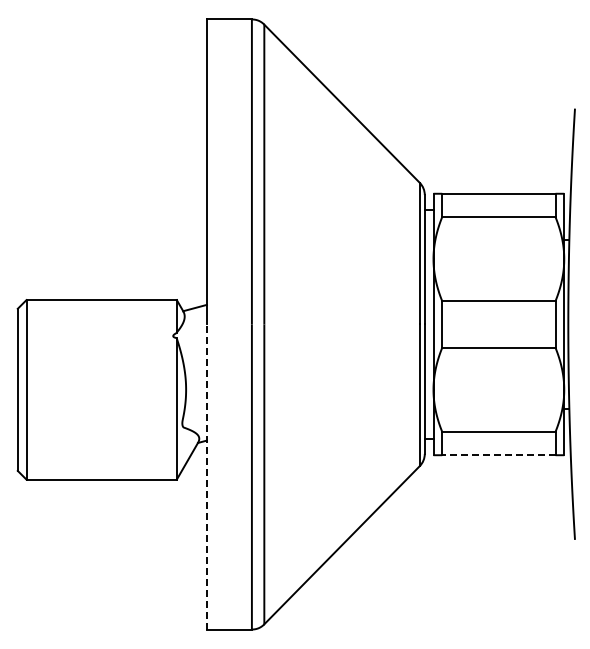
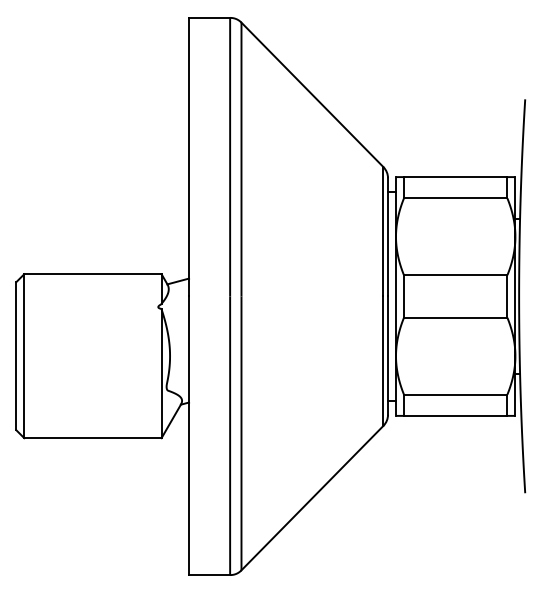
line: (498, 455) -> (455, 416), dashed -> solid
line: (206, 477) -> (188, 436), dashed -> solid

